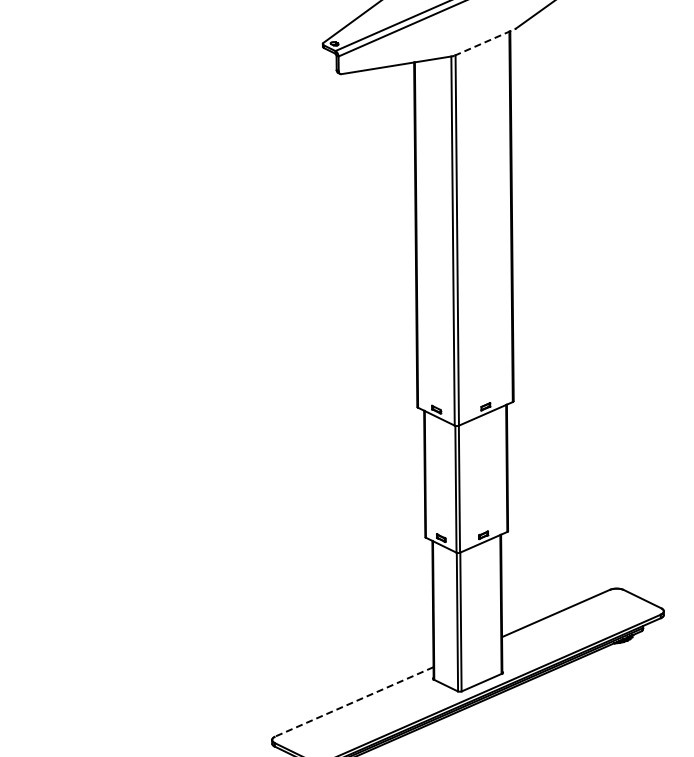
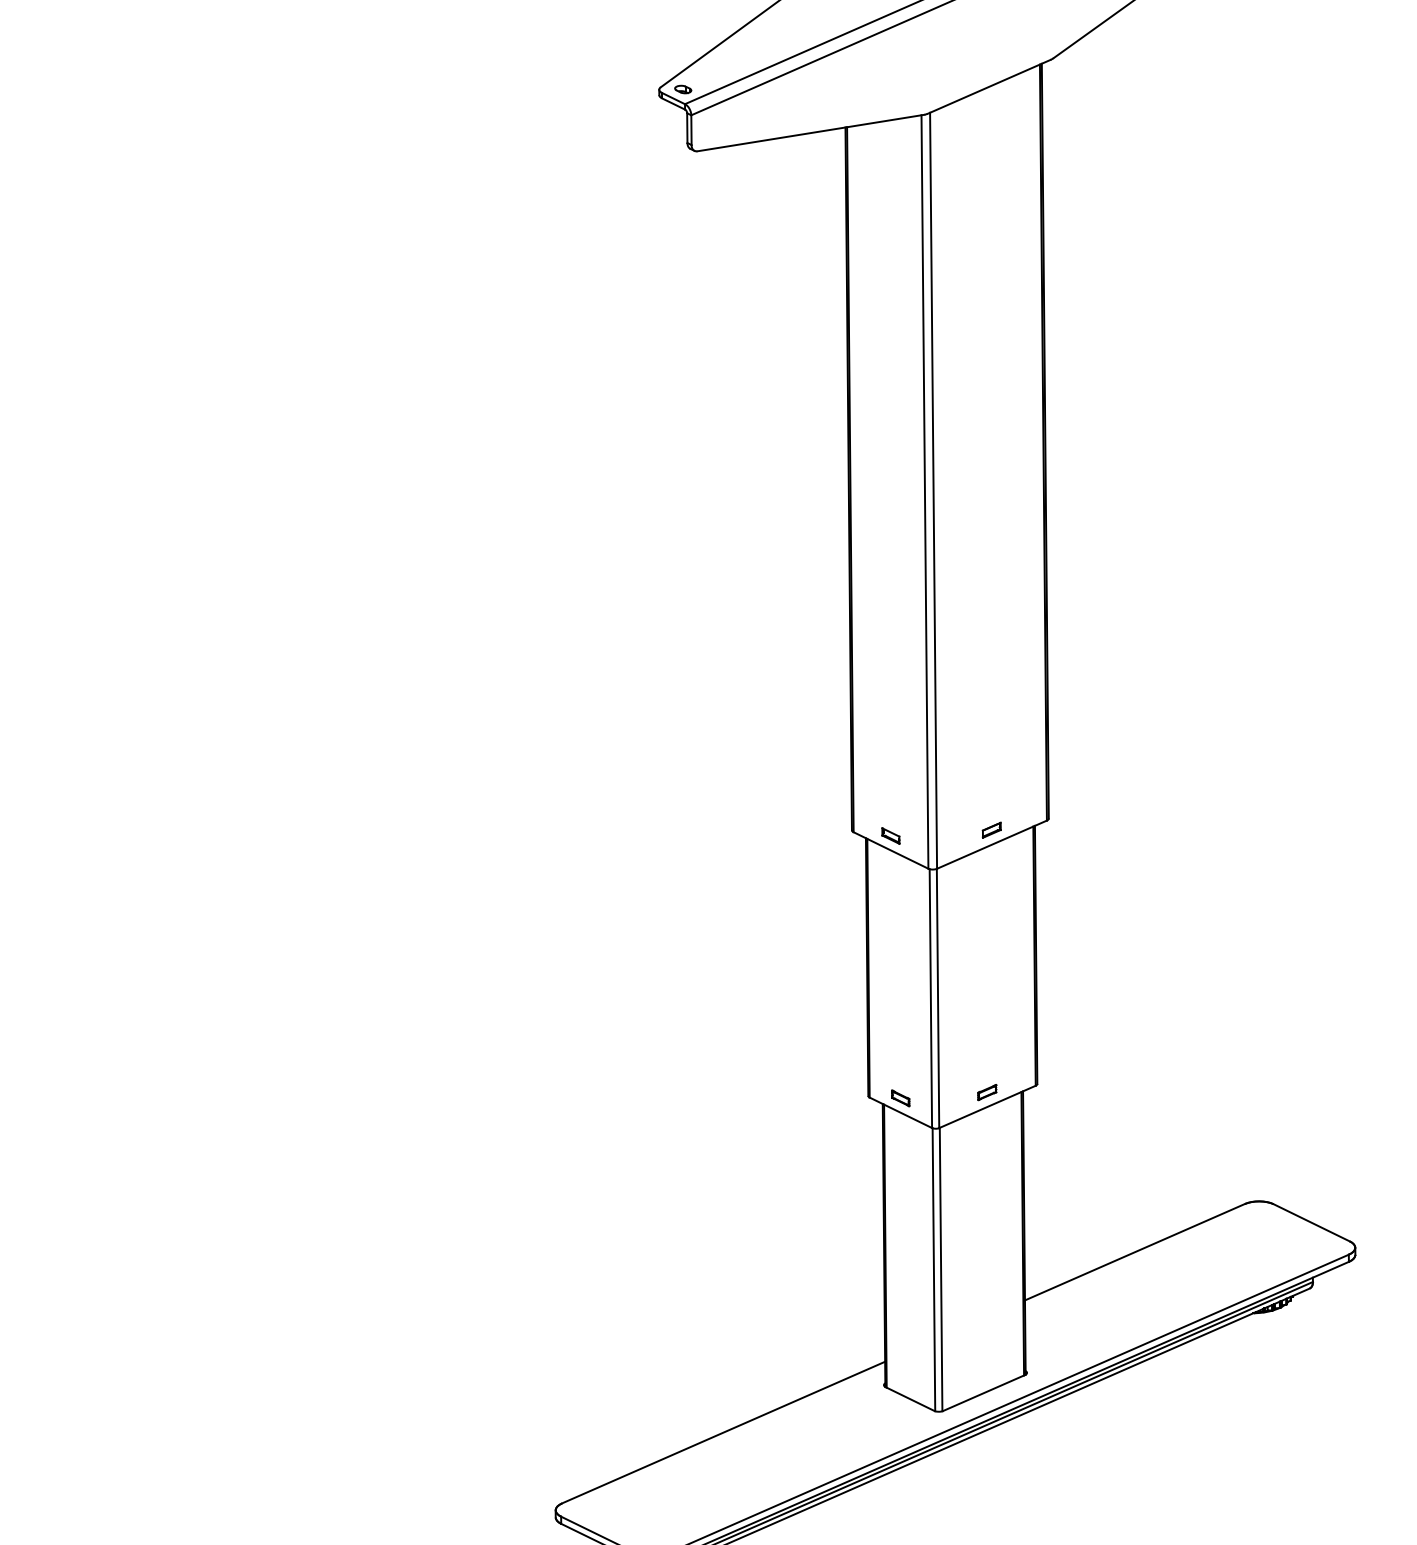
line: (484, 42) -> (989, 86), dashed -> solid
line: (353, 702) -> (721, 1433), dashed -> solid

